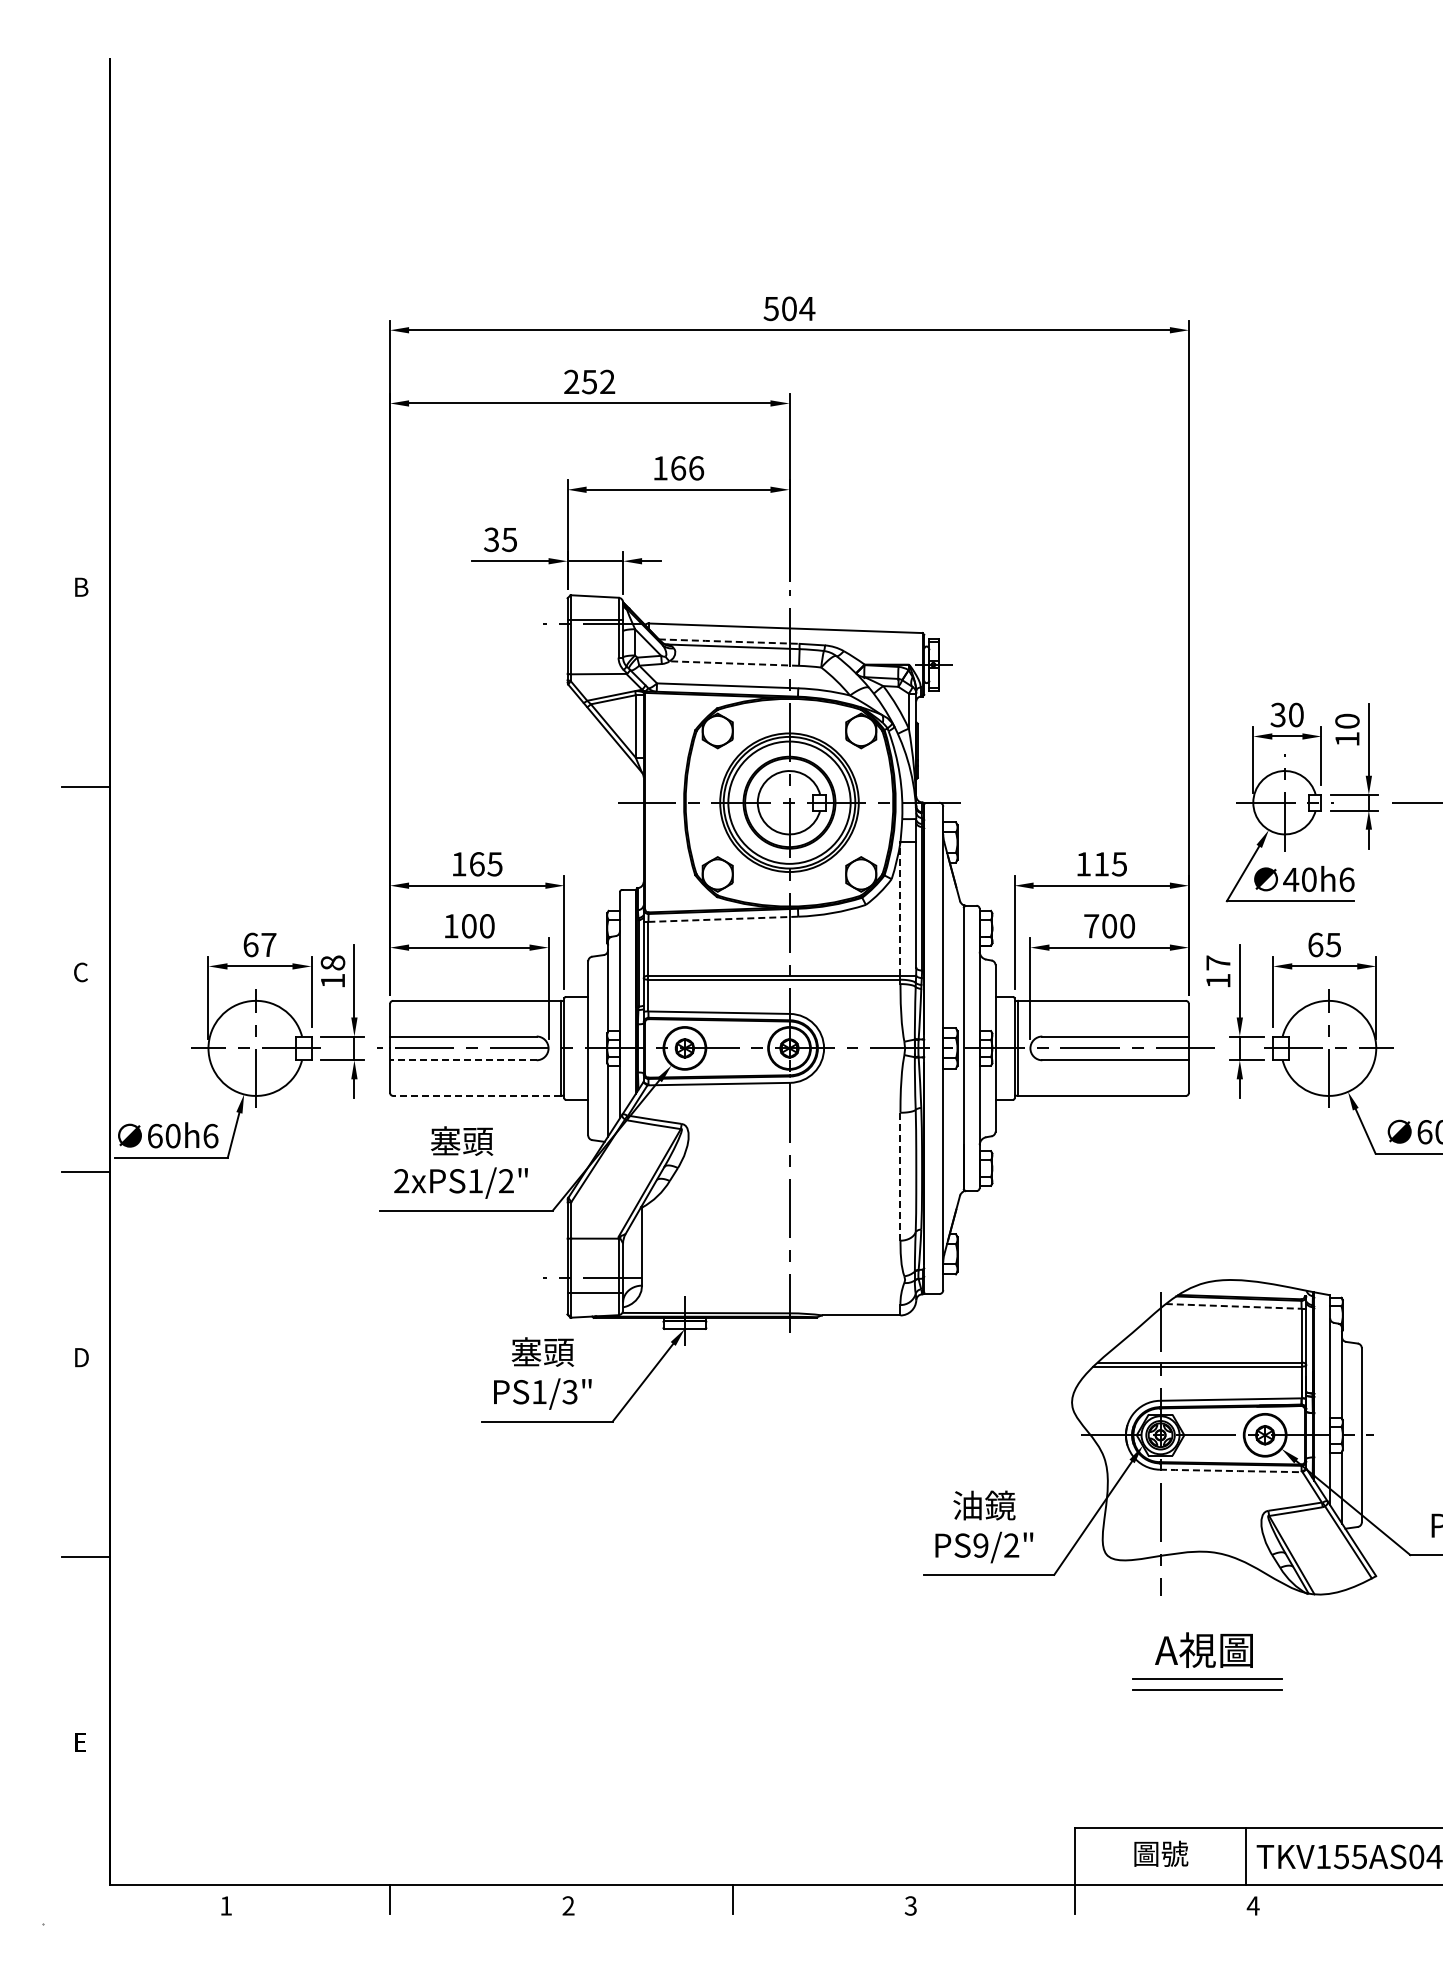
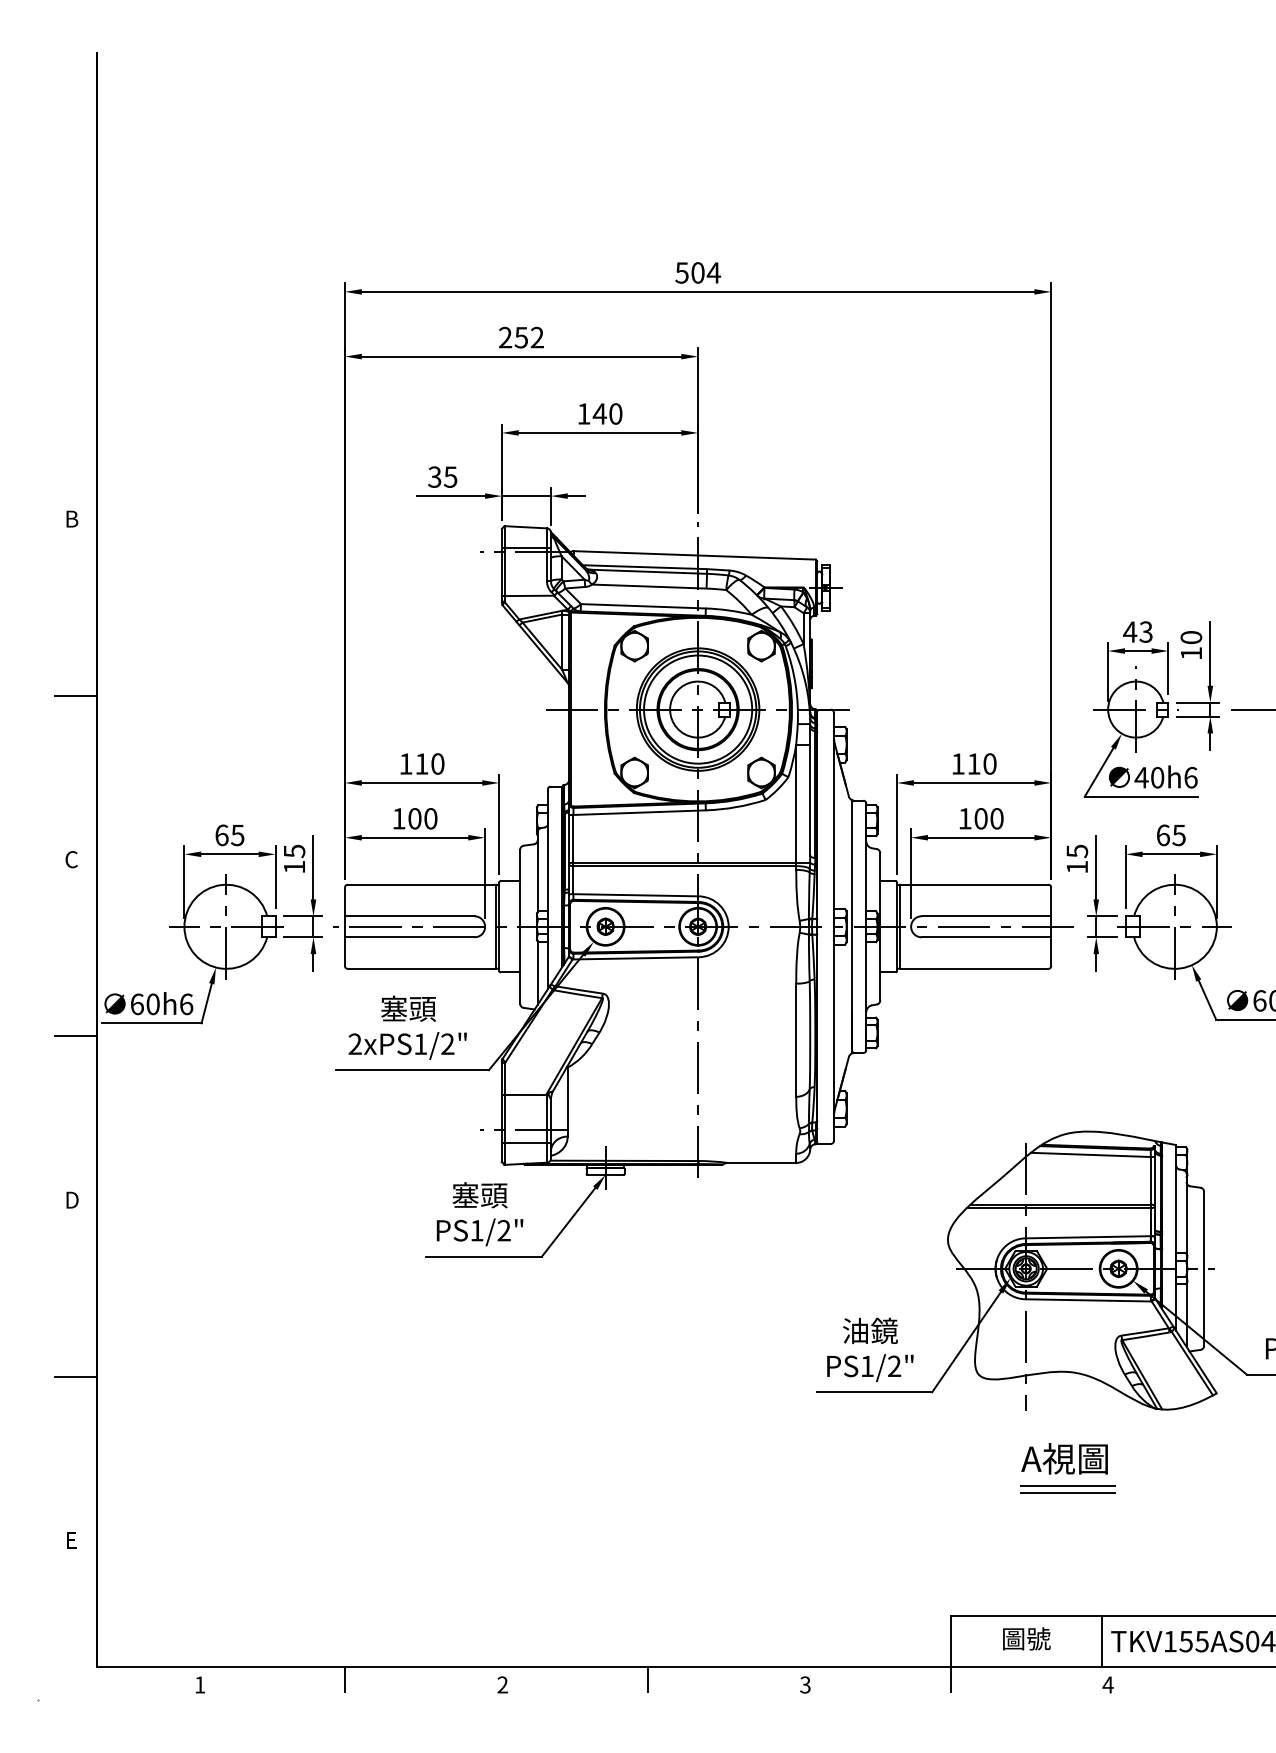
text: (687, 468) -> (607, 414), 166 -> 140
line: (729, 641) -> (645, 567), dashed -> solid
line: (734, 663) -> (649, 586), dashed -> solid
text: (1286, 714) -> (1137, 631), 30 -> 43
text: (486, 864) -> (430, 764), 165 -> 110
text: (1119, 864) -> (989, 764), 115 -> 110
line: (900, 909) -> (796, 804), dashed -> solid
line: (723, 919) -> (639, 812), dashed -> solid
text: (1091, 926) -> (965, 819), 700 -> 100
text: (268, 945) -> (237, 835), 67 -> 65
text: (332, 962) -> (294, 850), 18 -> 15
text: (1218, 962) -> (1077, 850), 17 -> 15
line: (462, 1060) -> (409, 937), dashed -> solid
line: (476, 1095) -> (421, 968), dashed -> solid
line: (900, 1176) -> (796, 1040), dashed -> solid
line: (1233, 1306) -> (1090, 1154), dashed -> solid
text: (569, 1392) -> (503, 1231), PS1/3" -> PS1/2"
line: (1231, 1470) -> (1088, 1299), dashed -> solid
text: (980, 1545) -> (866, 1366), PS9/2" -> PS1/2"
part: (1207, 1684) -> (1067, 1489), size x0.71

